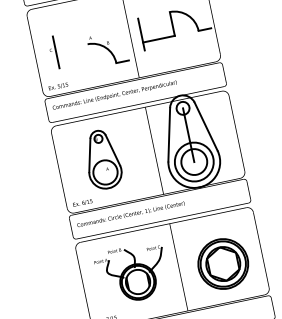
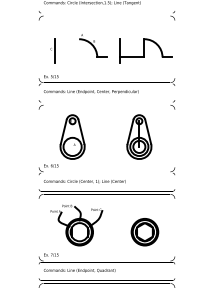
part: (108, 48) -> (93, 45), moved
part: (190, 140) -> (139, 136), size x0.62
part: (222, 264) -> (144, 232), size x0.71

